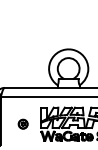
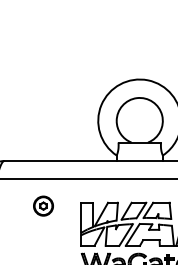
part: (22, 123) -> (42, 204), moved

